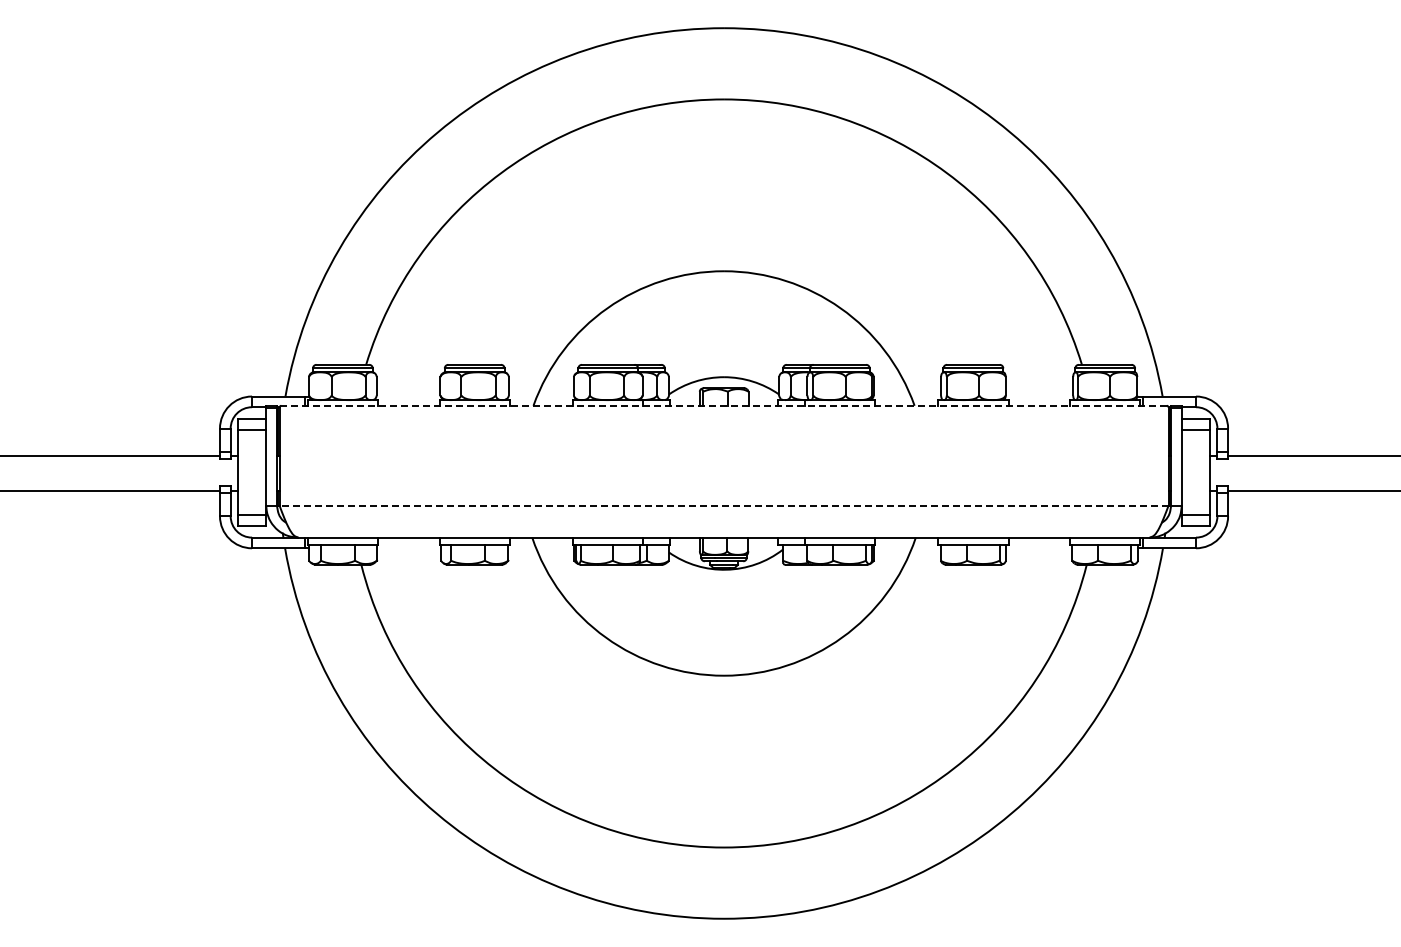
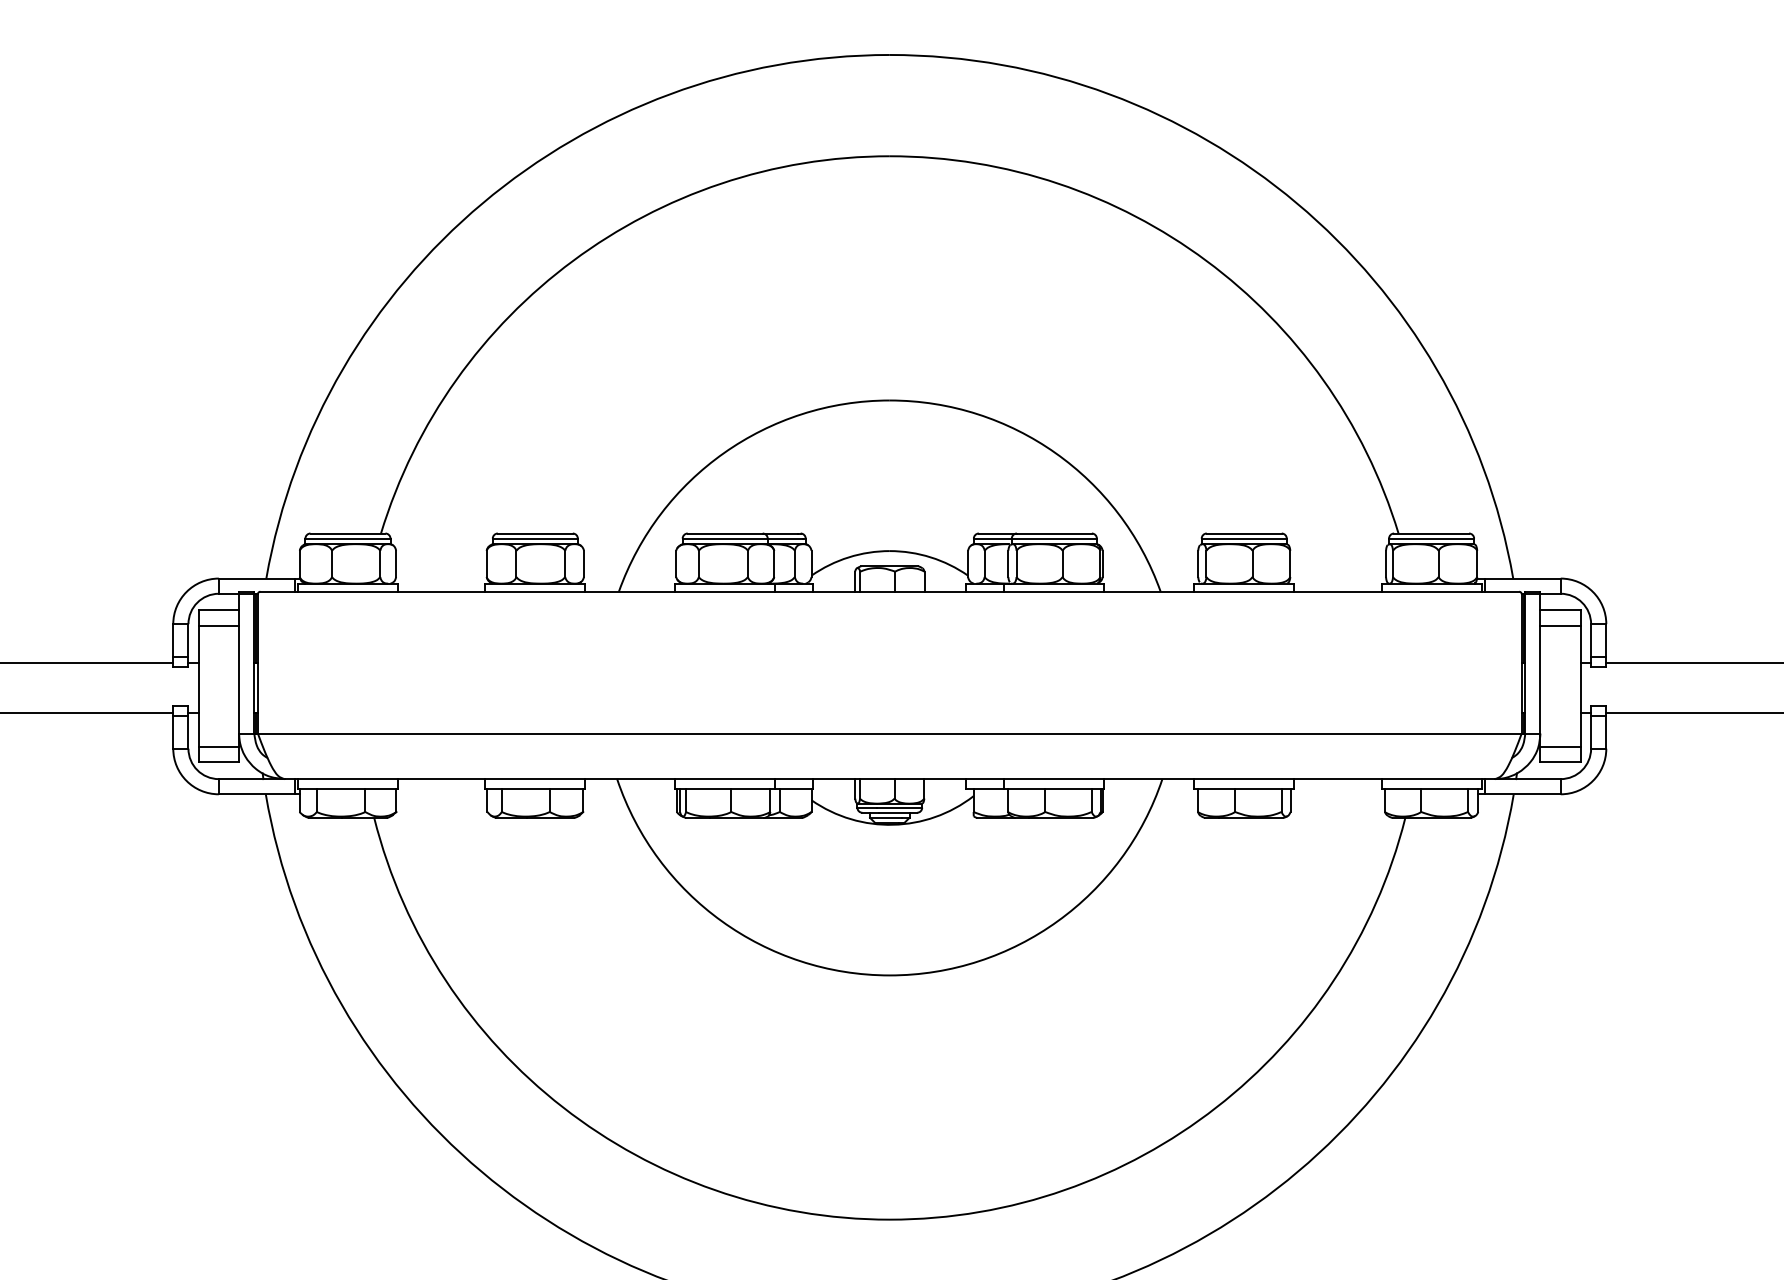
line: (724, 405) -> (890, 591), dashed -> solid
line: (724, 505) -> (890, 733), dashed -> solid

